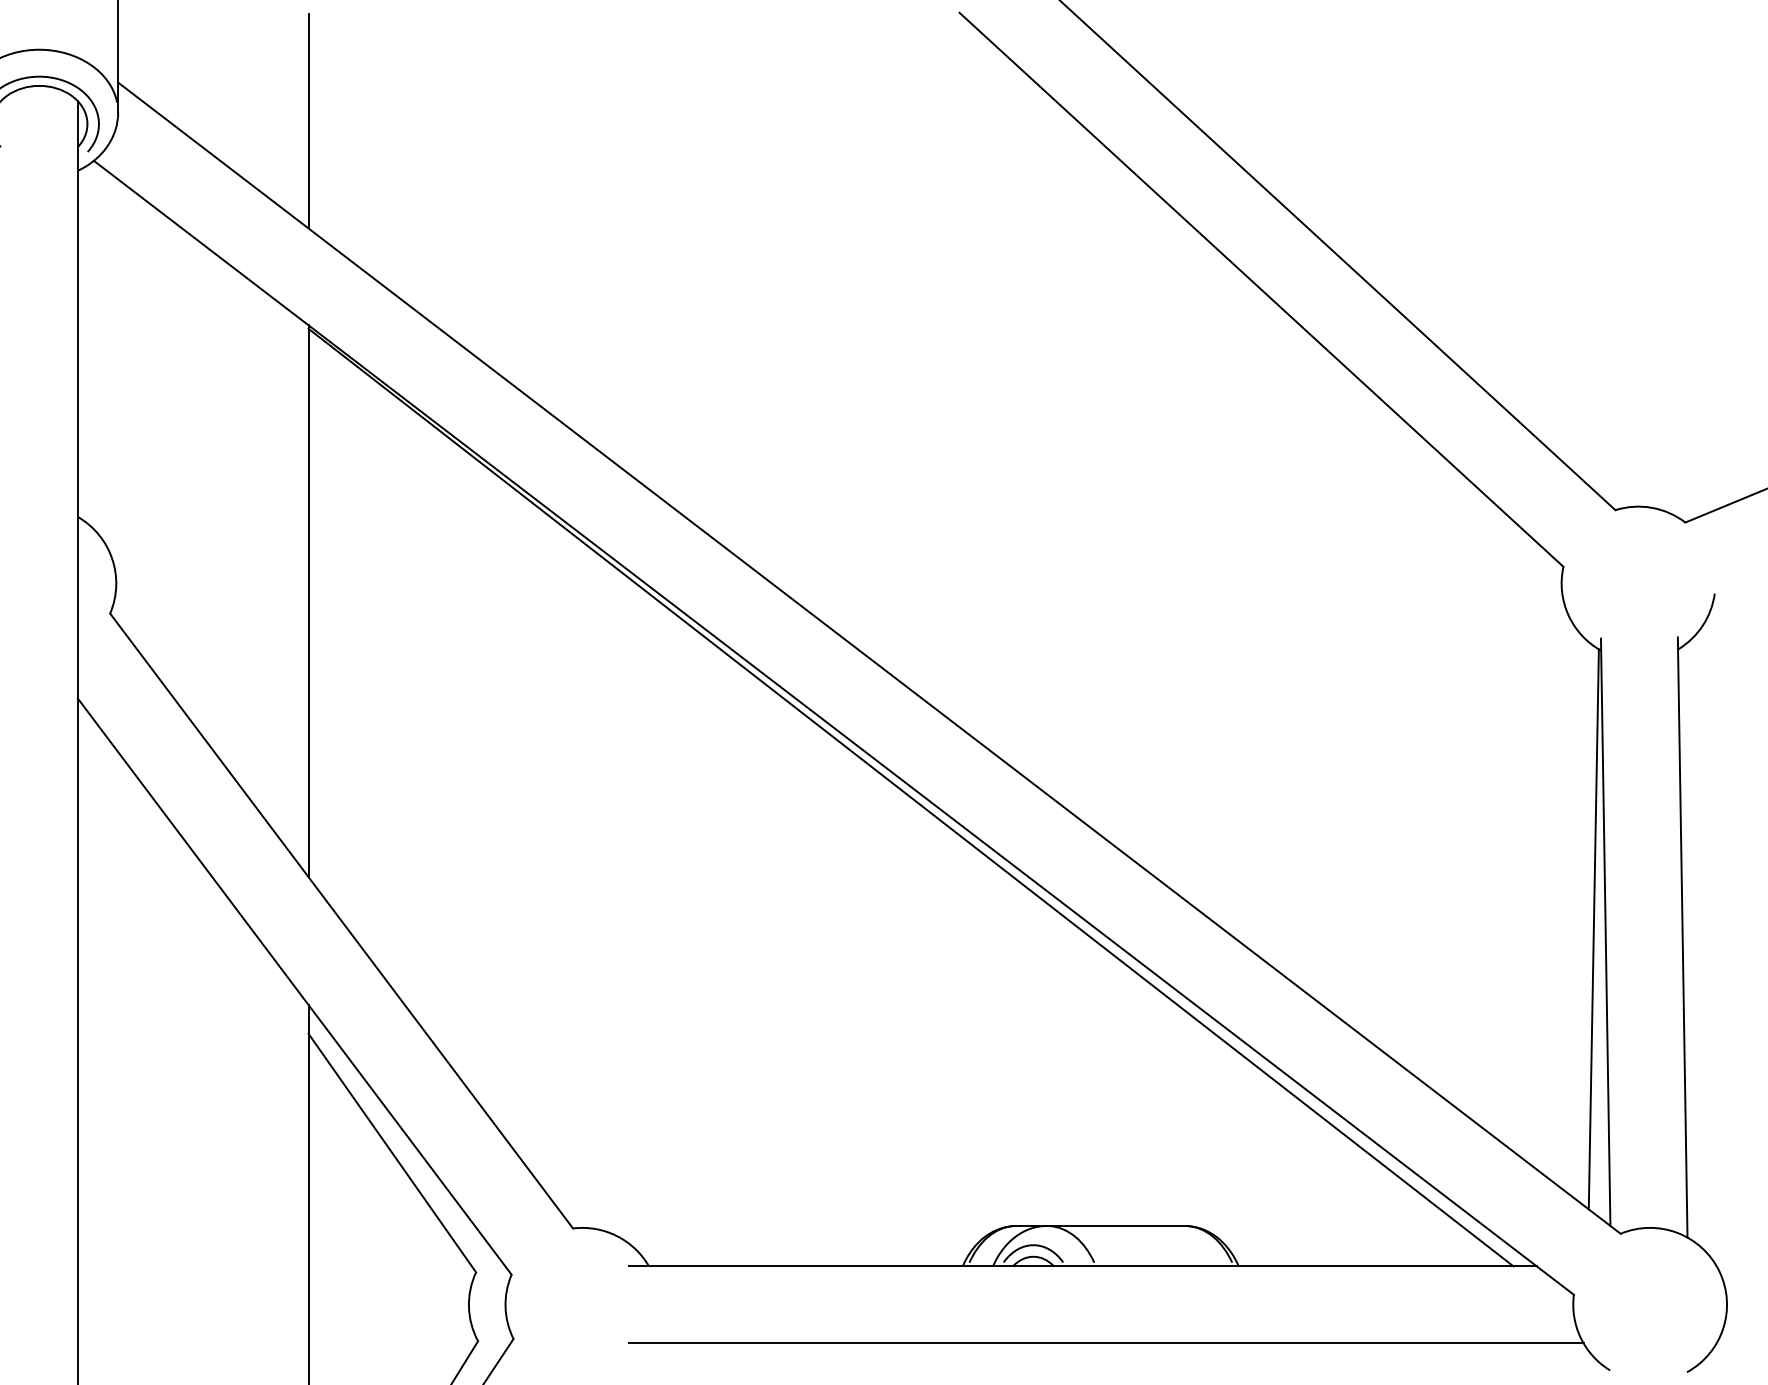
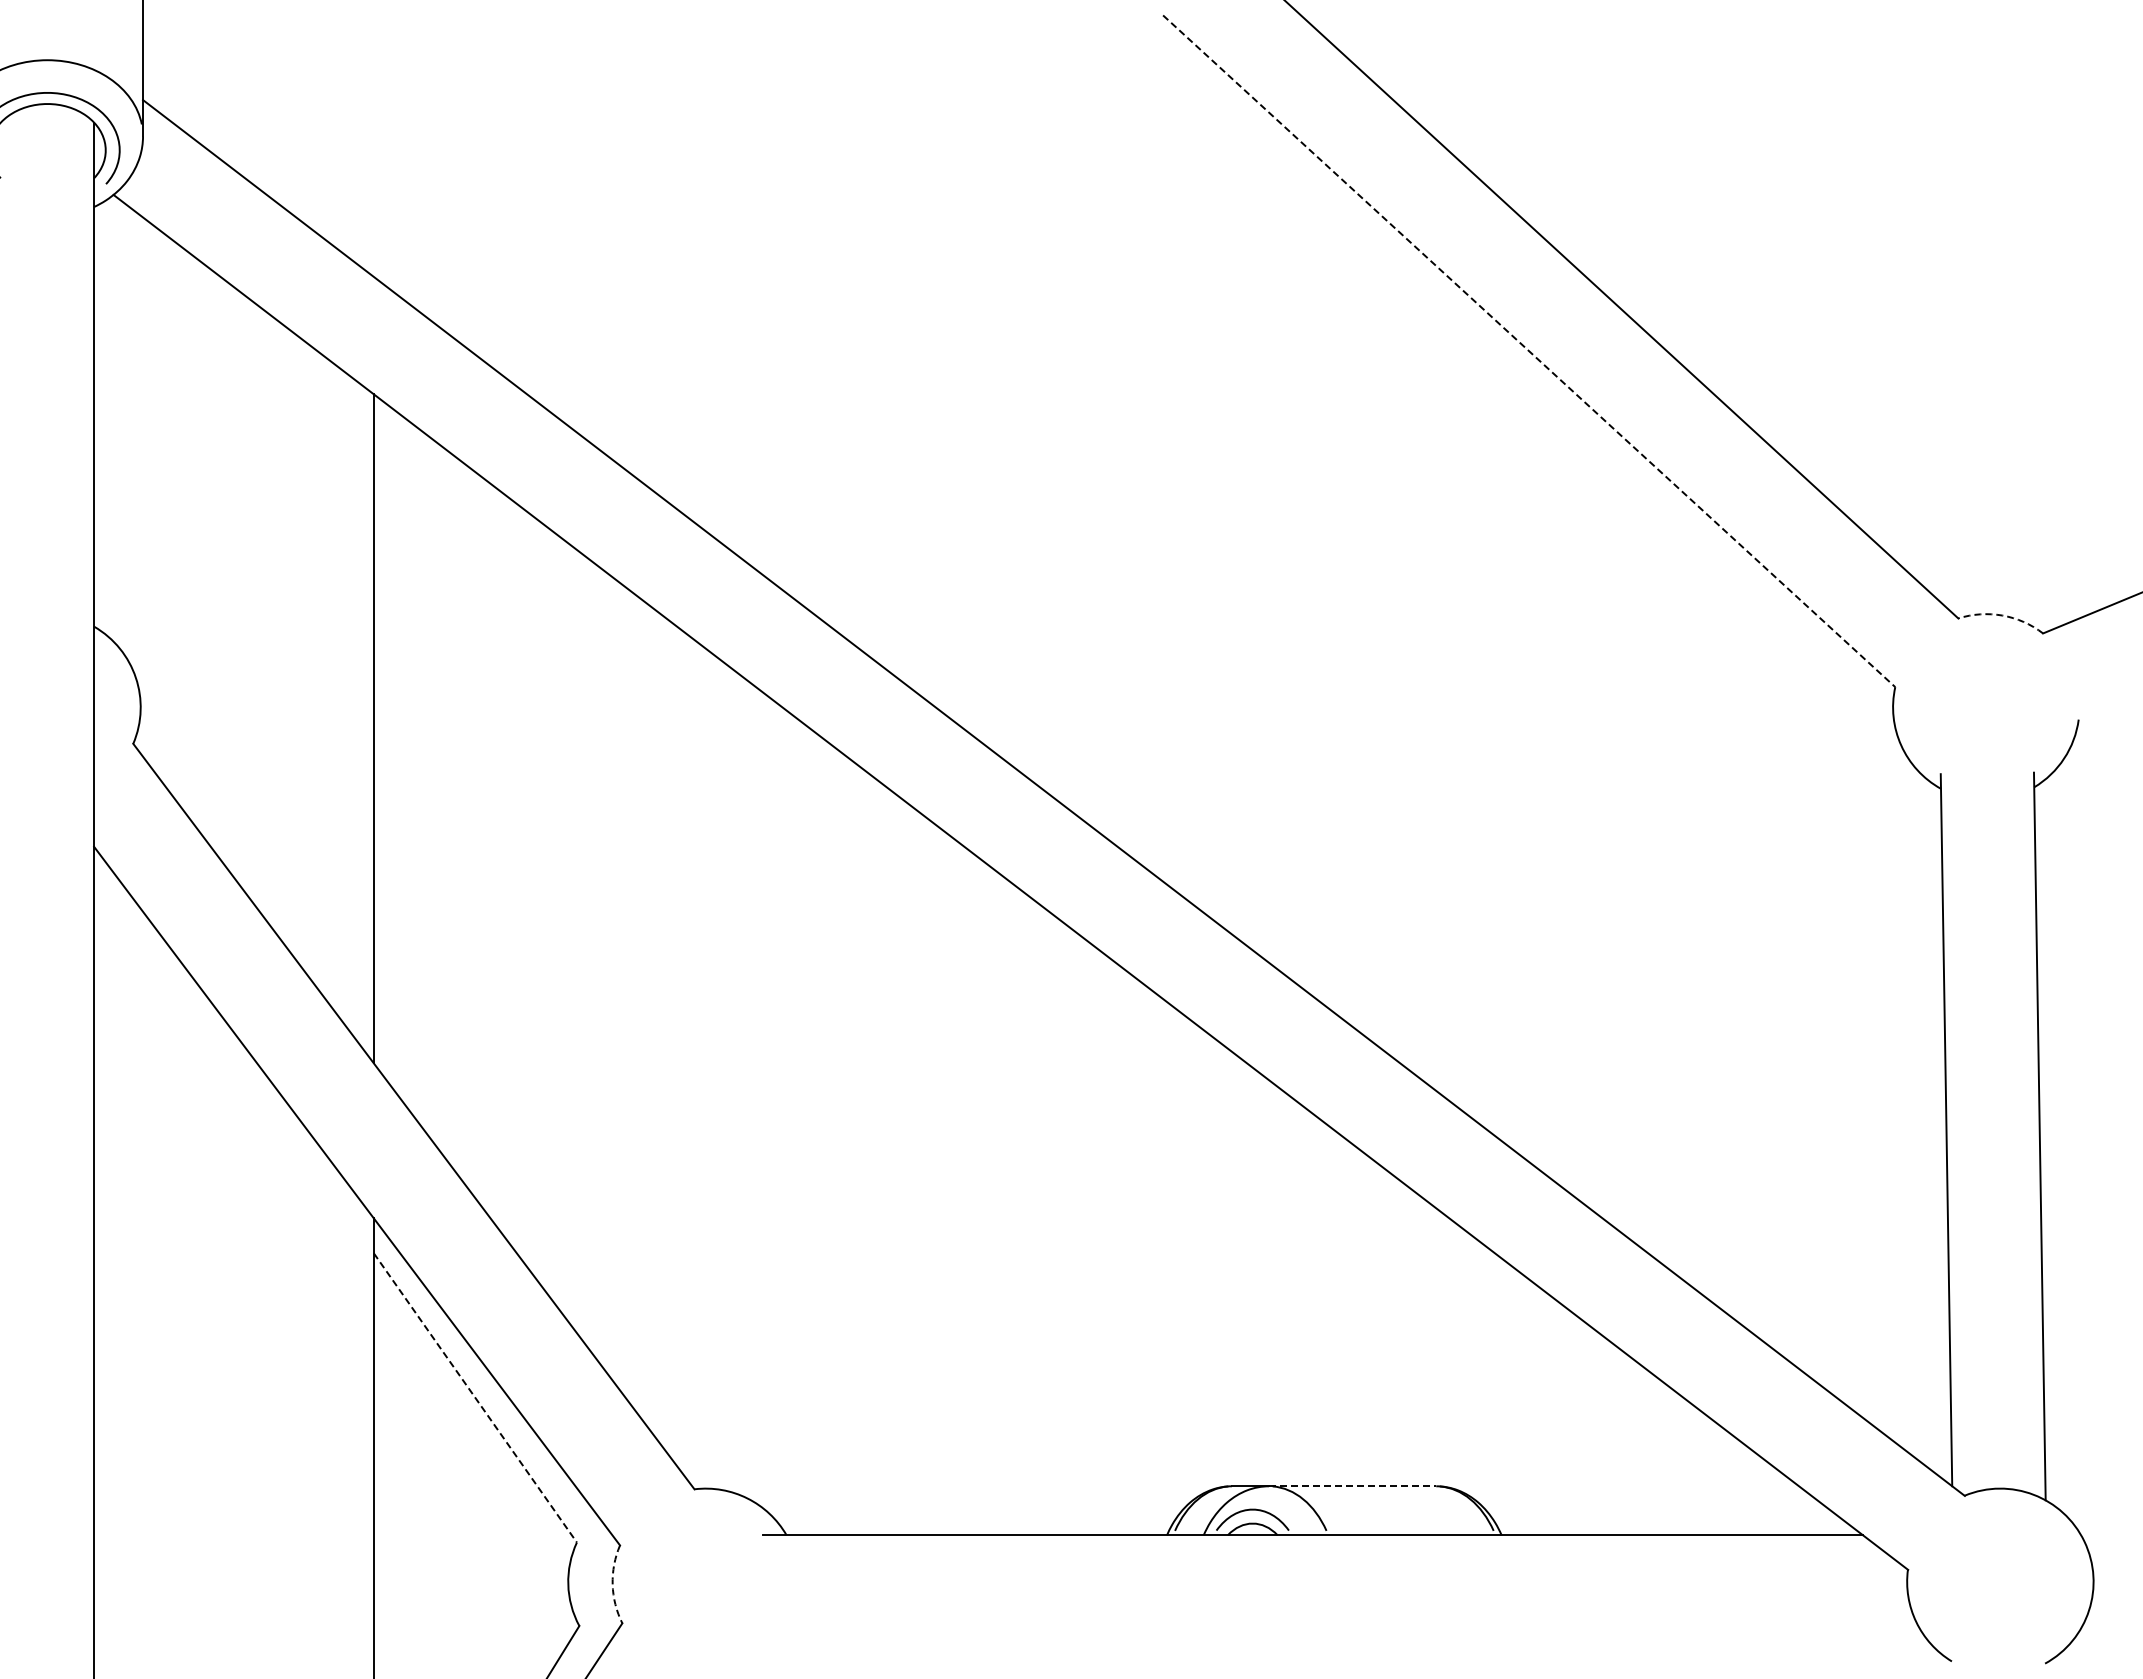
line: (308, 120) -> (373, 146), removed
line: (1261, 289) -> (1529, 351), solid -> dashed
arc: (1651, 507) -> (2002, 615), solid -> dashed
line: (910, 797) -> (1103, 966), removed
line: (1593, 929) -> (1931, 1126), removed
line: (392, 1152) -> (475, 1397), solid -> dashed
line: (1115, 1226) -> (1352, 1486), solid -> dashed
arc: (505, 1306) -> (612, 1584), solid -> dashed
line: (1105, 1343) -> (1340, 1628), removed

